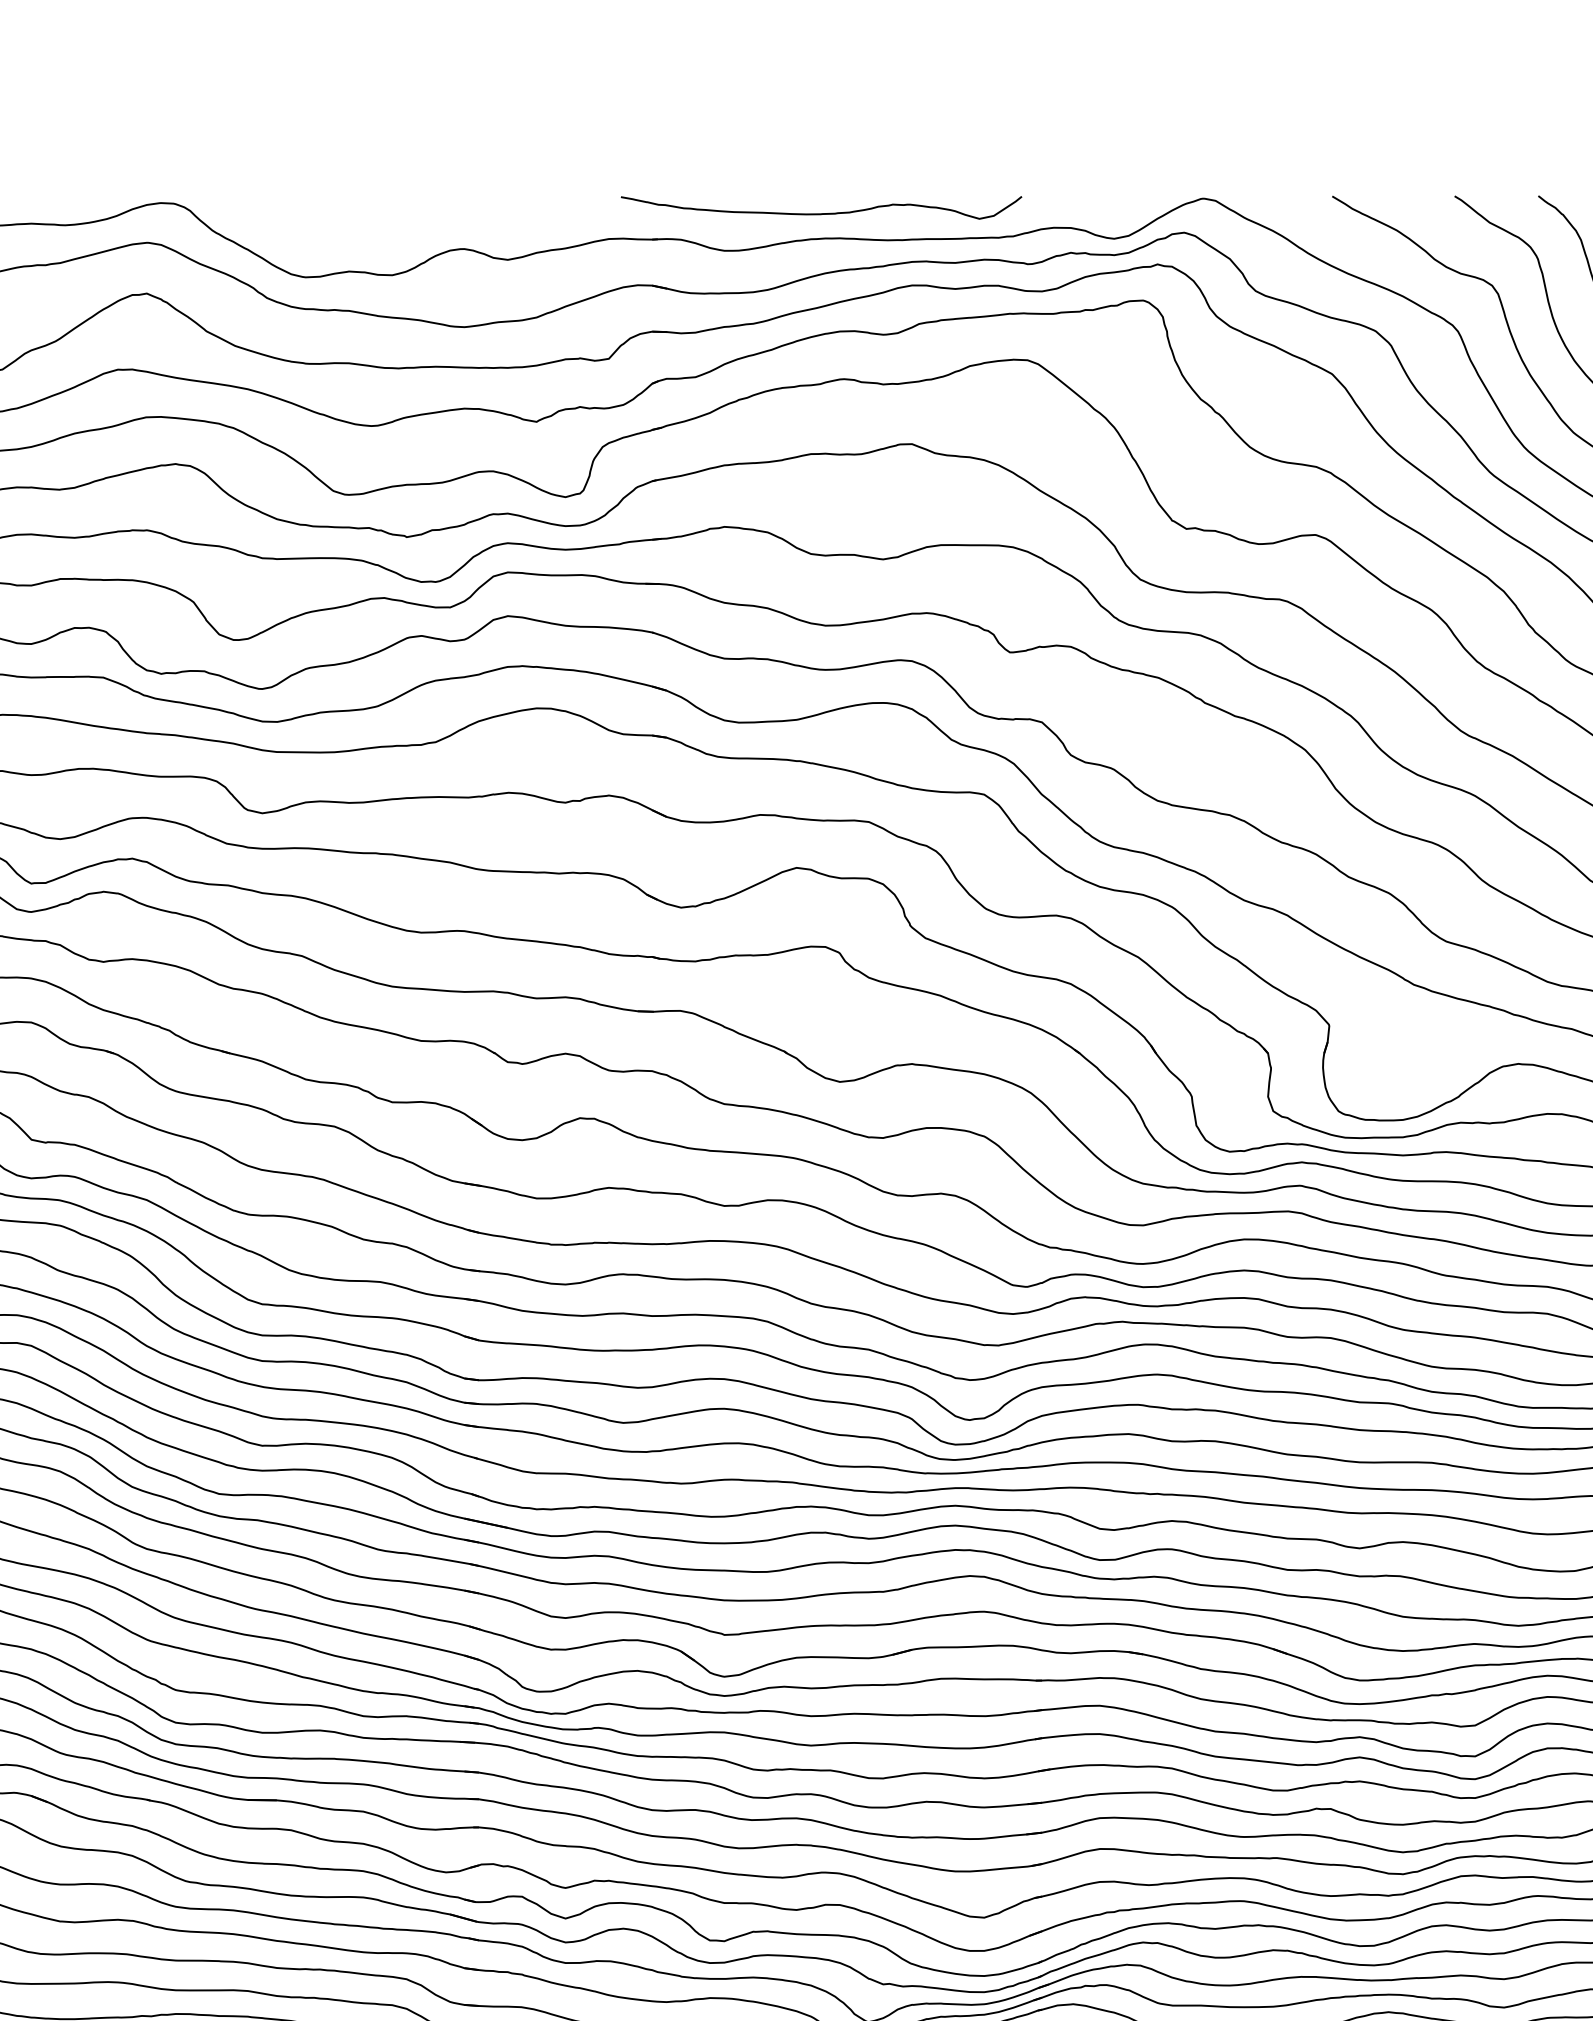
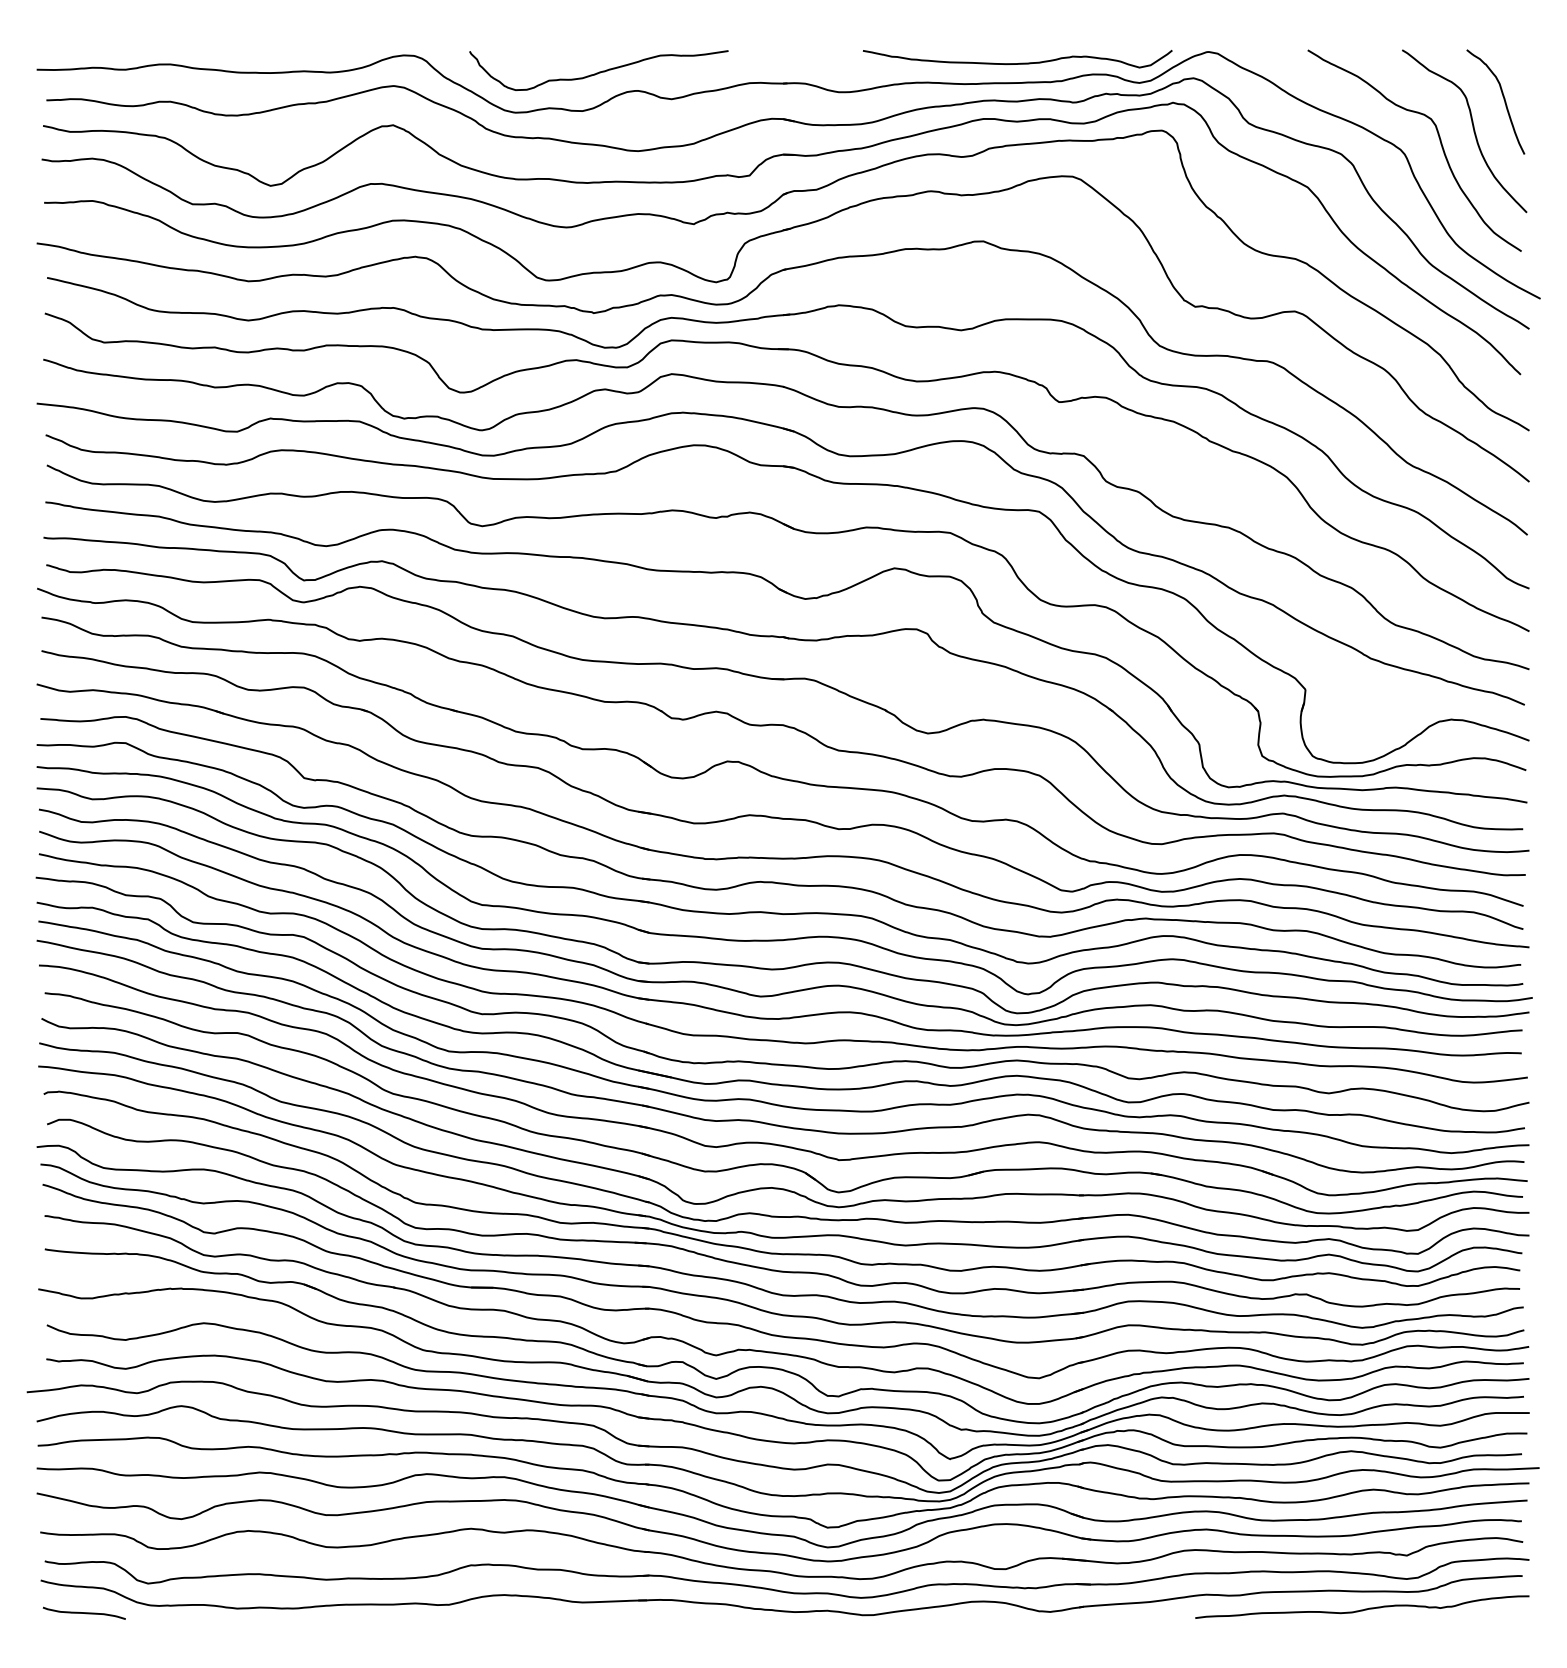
curve: (825, 212) -> (1020, 62), moved
curve: (414, 223) -> (599, 71), added

